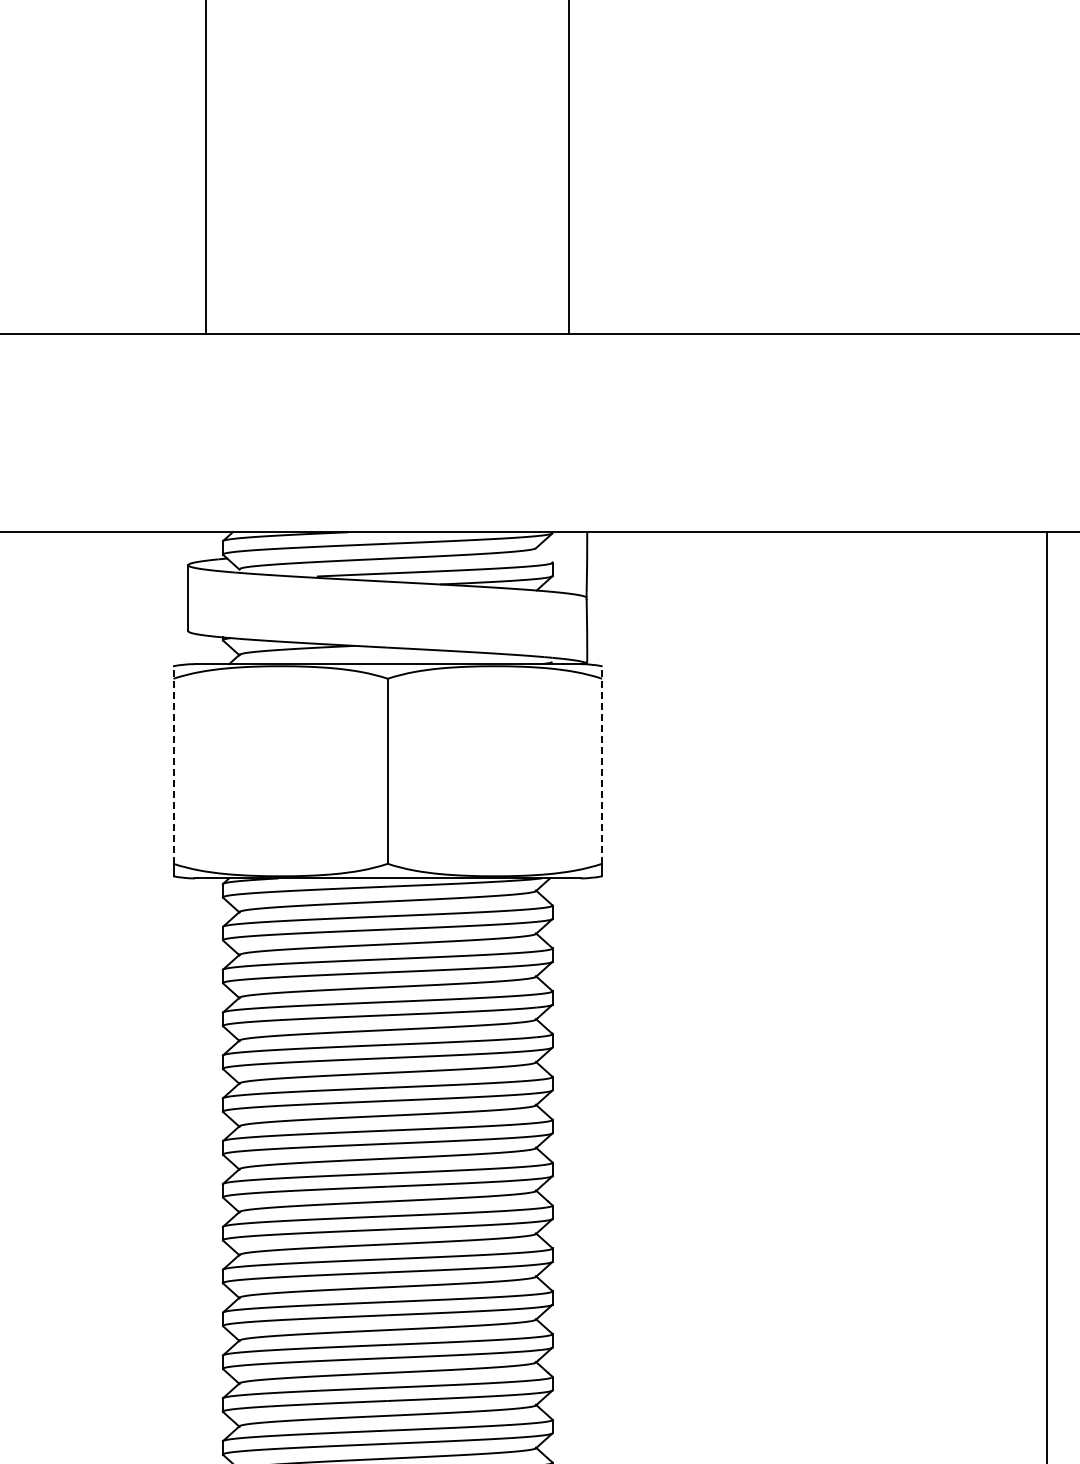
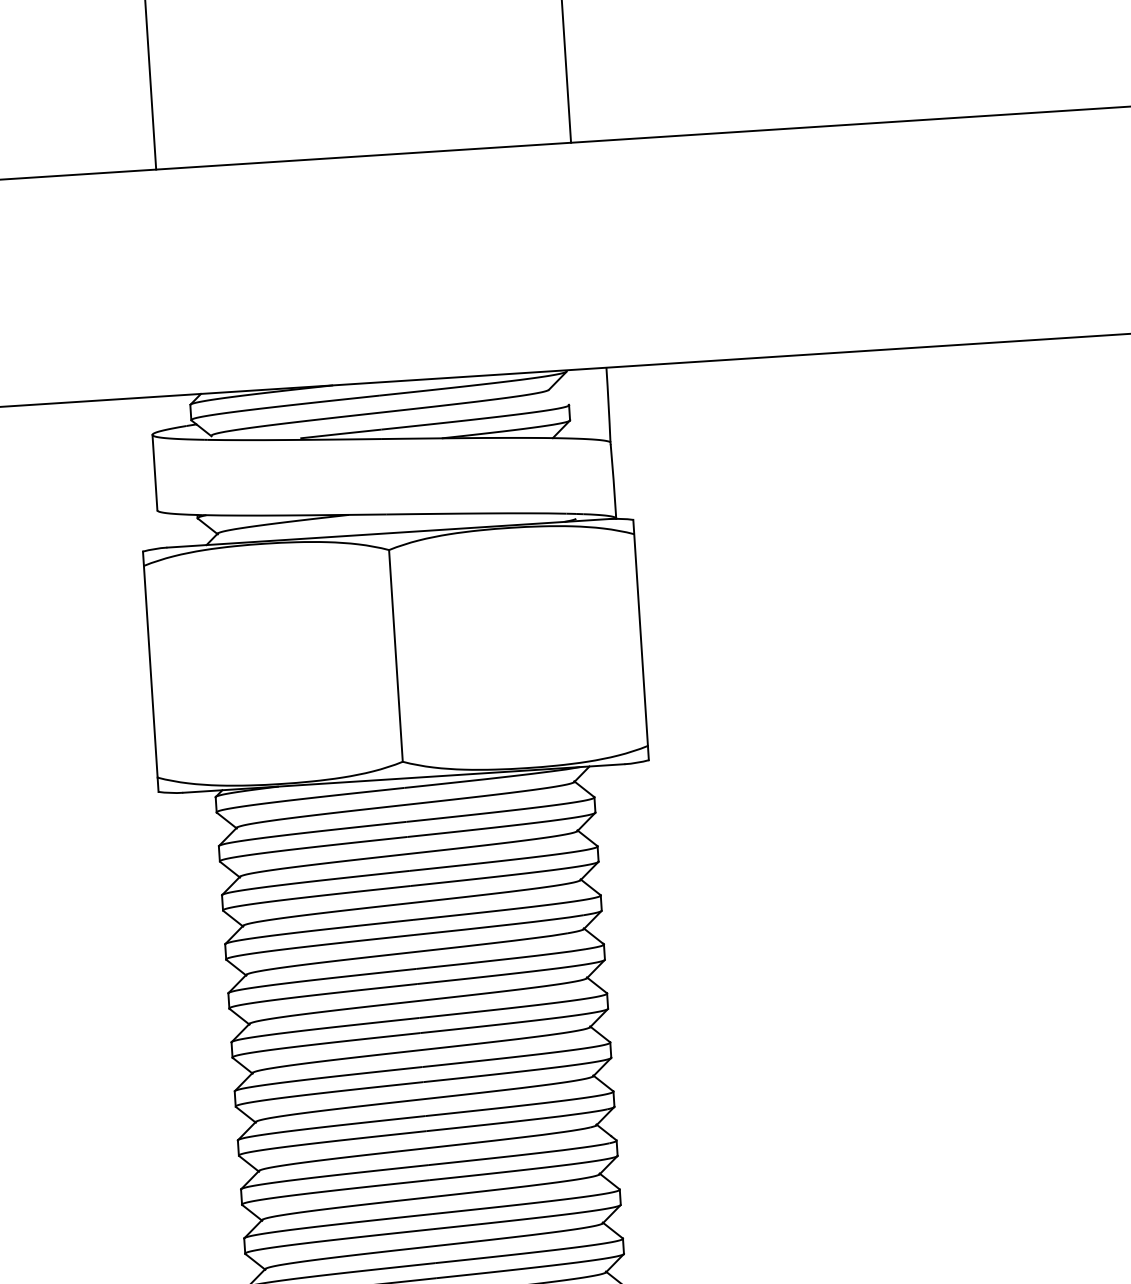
line: (173, 765) -> (150, 665), dashed -> solid
line: (602, 765) -> (641, 633), dashed -> solid

